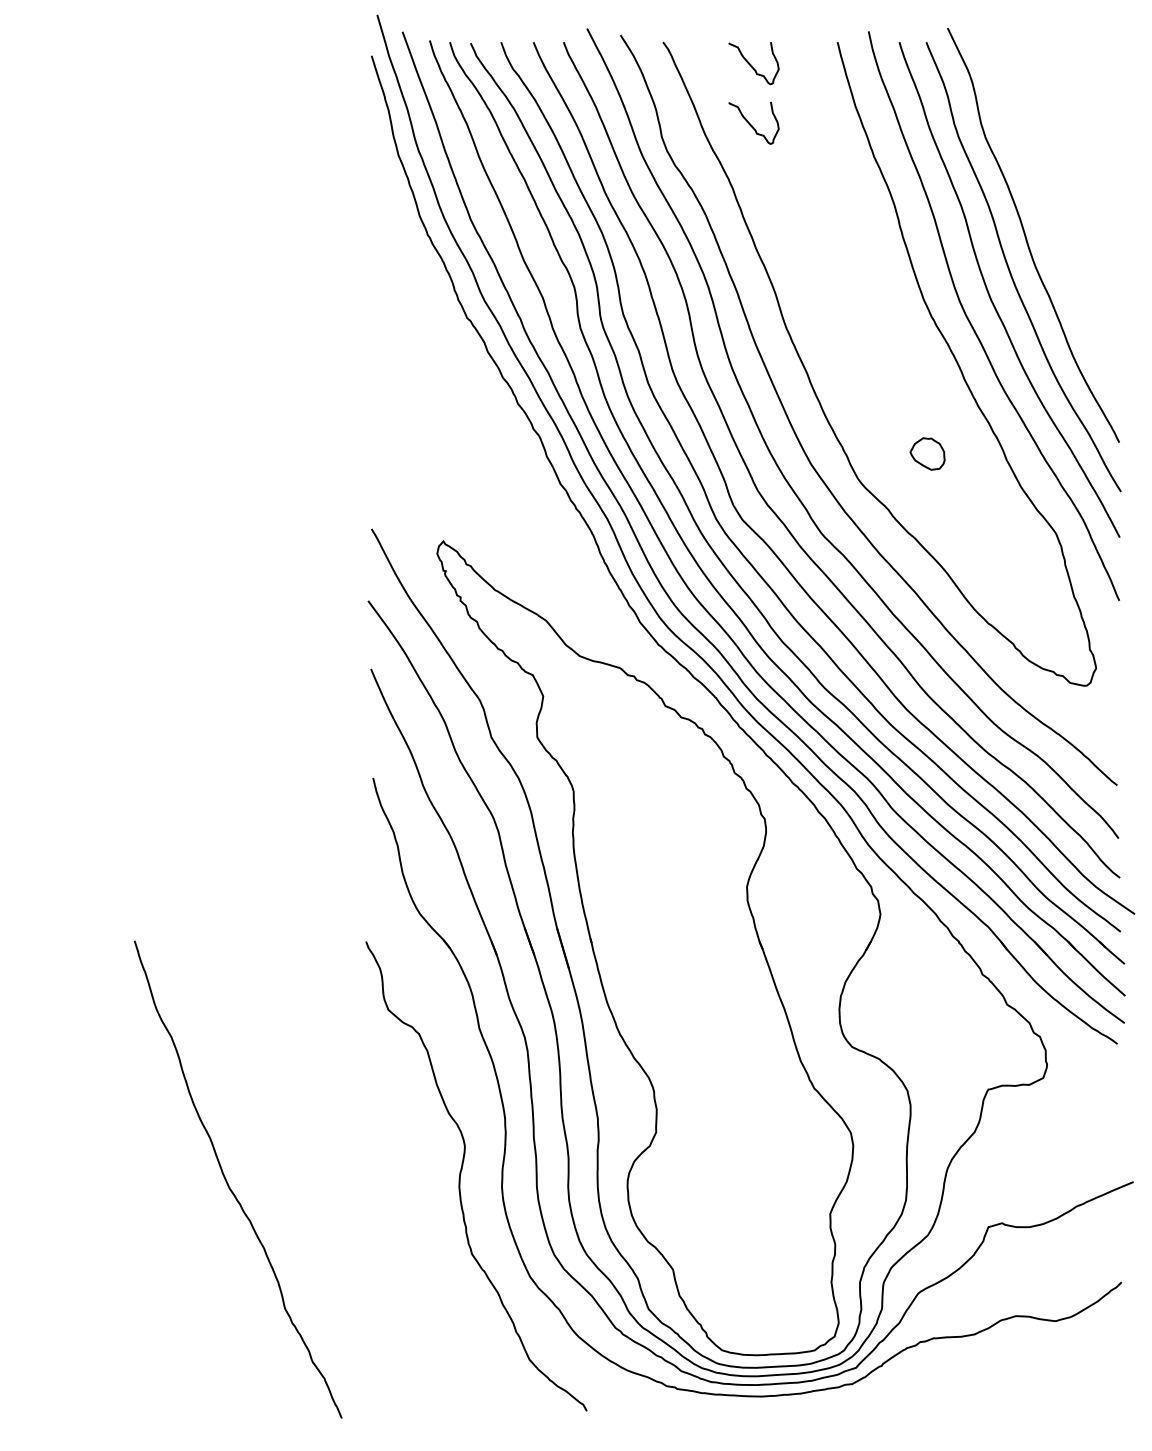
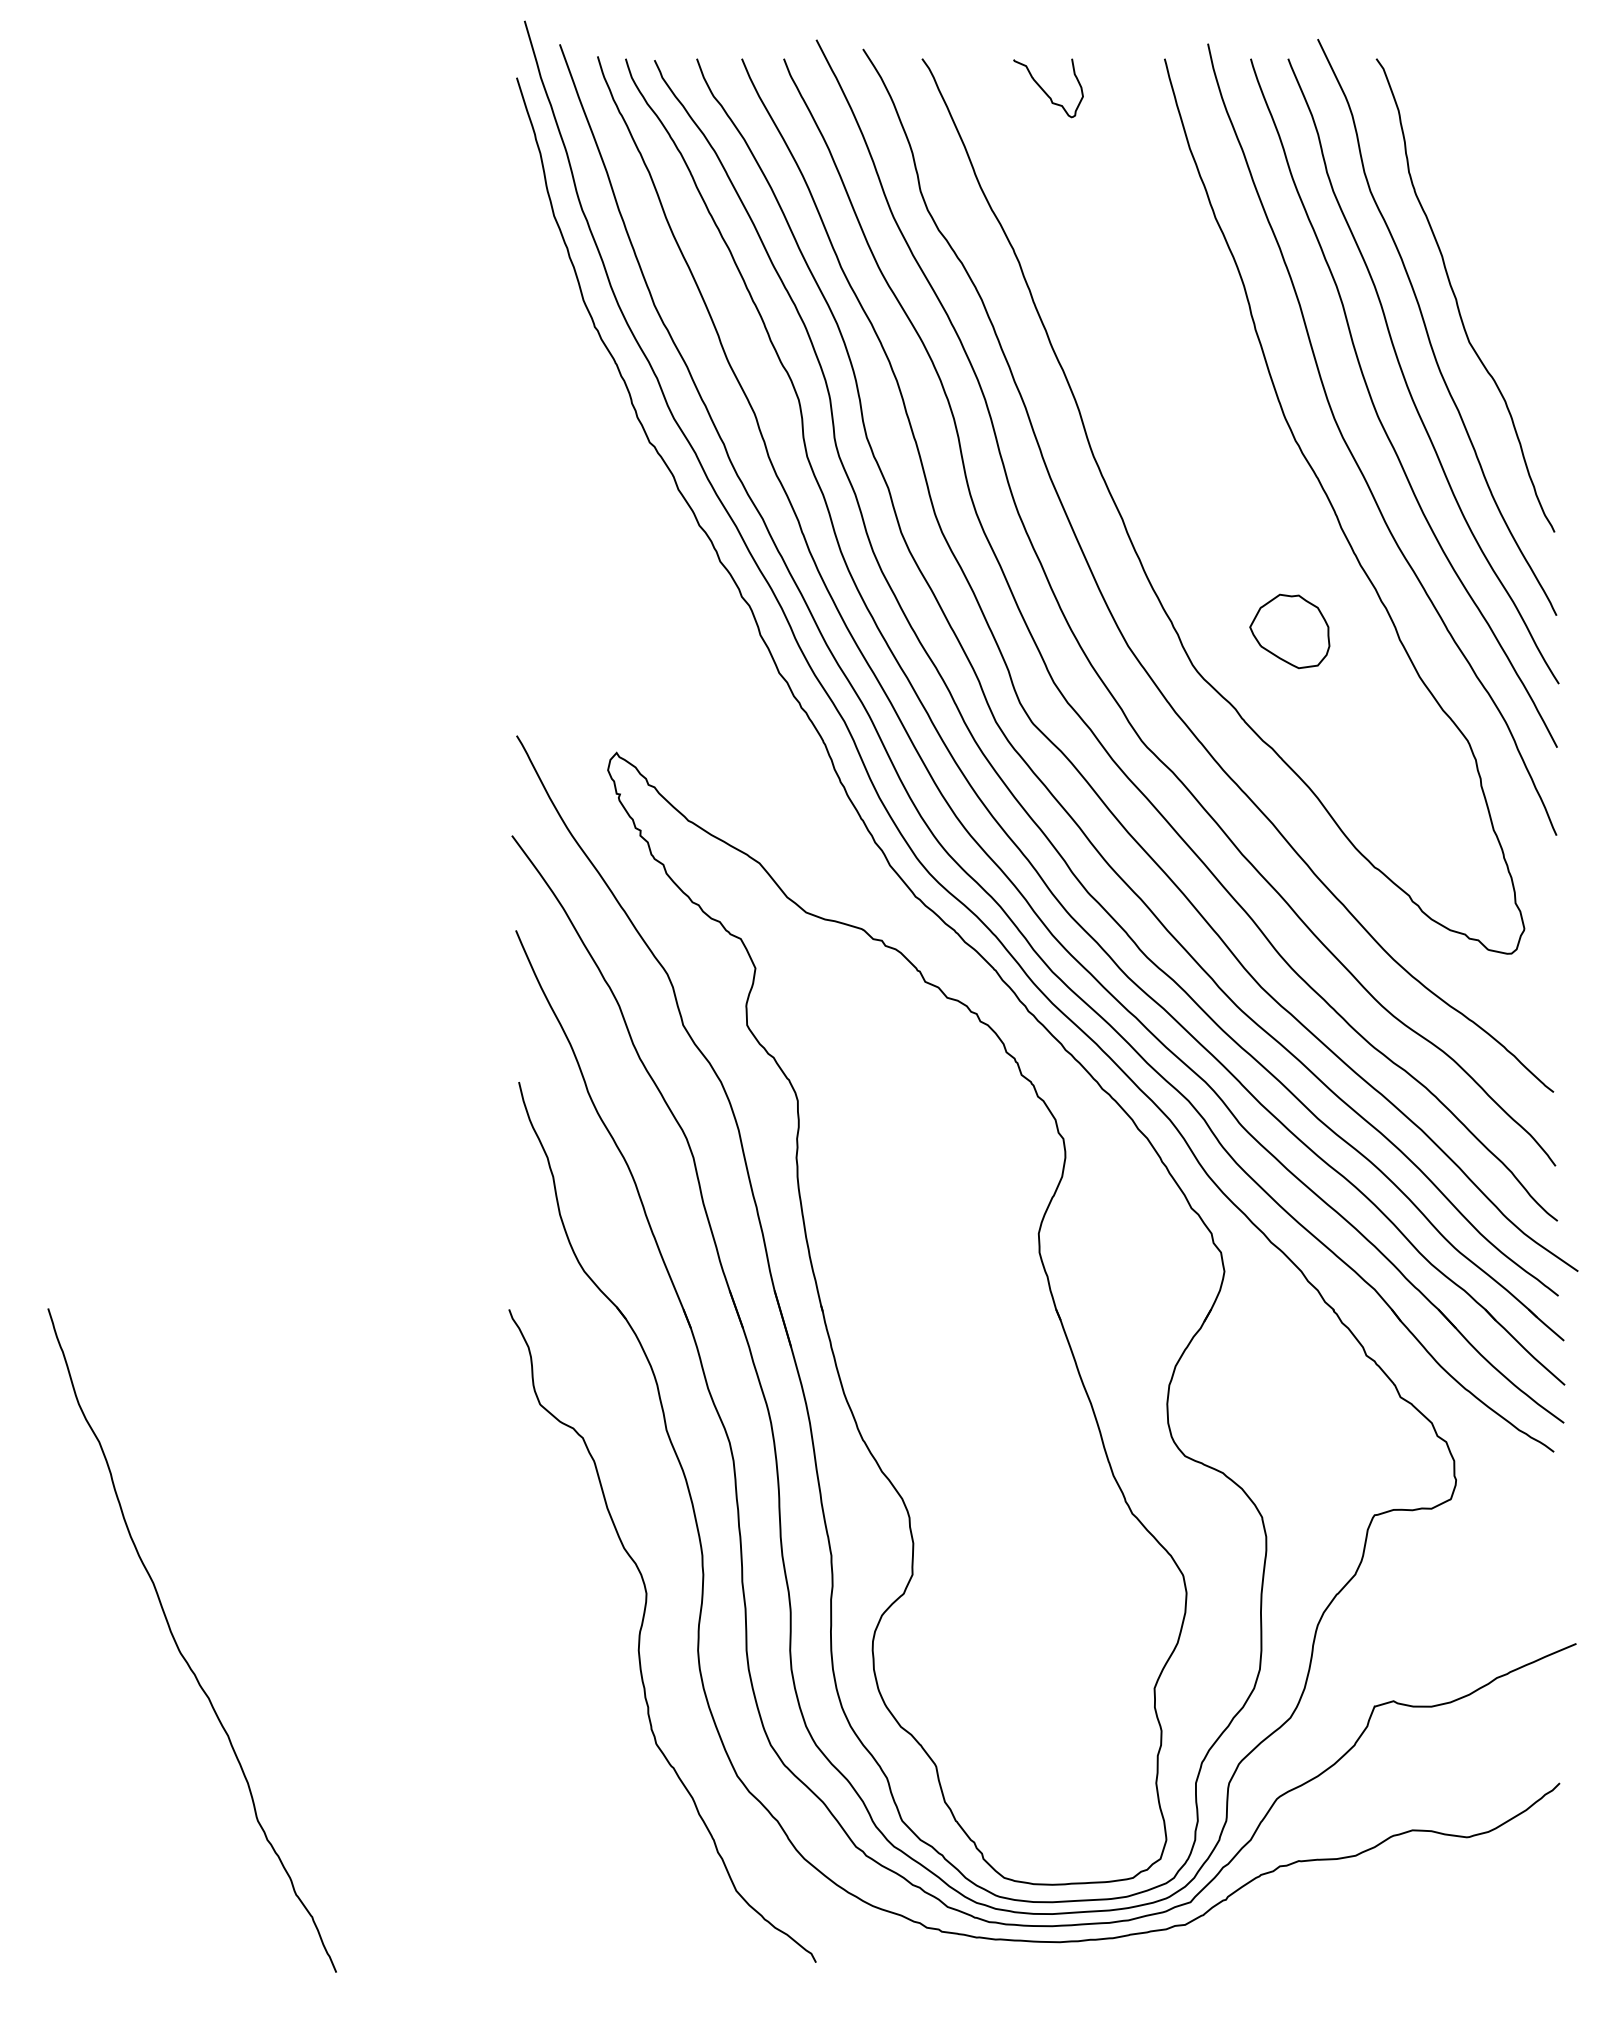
curve: (751, 125) -> (1045, 174), removed
curve: (1048, 215) -> (1457, 299), added
part: (927, 454) -> (1289, 631), size x1.67
curve: (227, 1181) -> (177, 1643), moved

